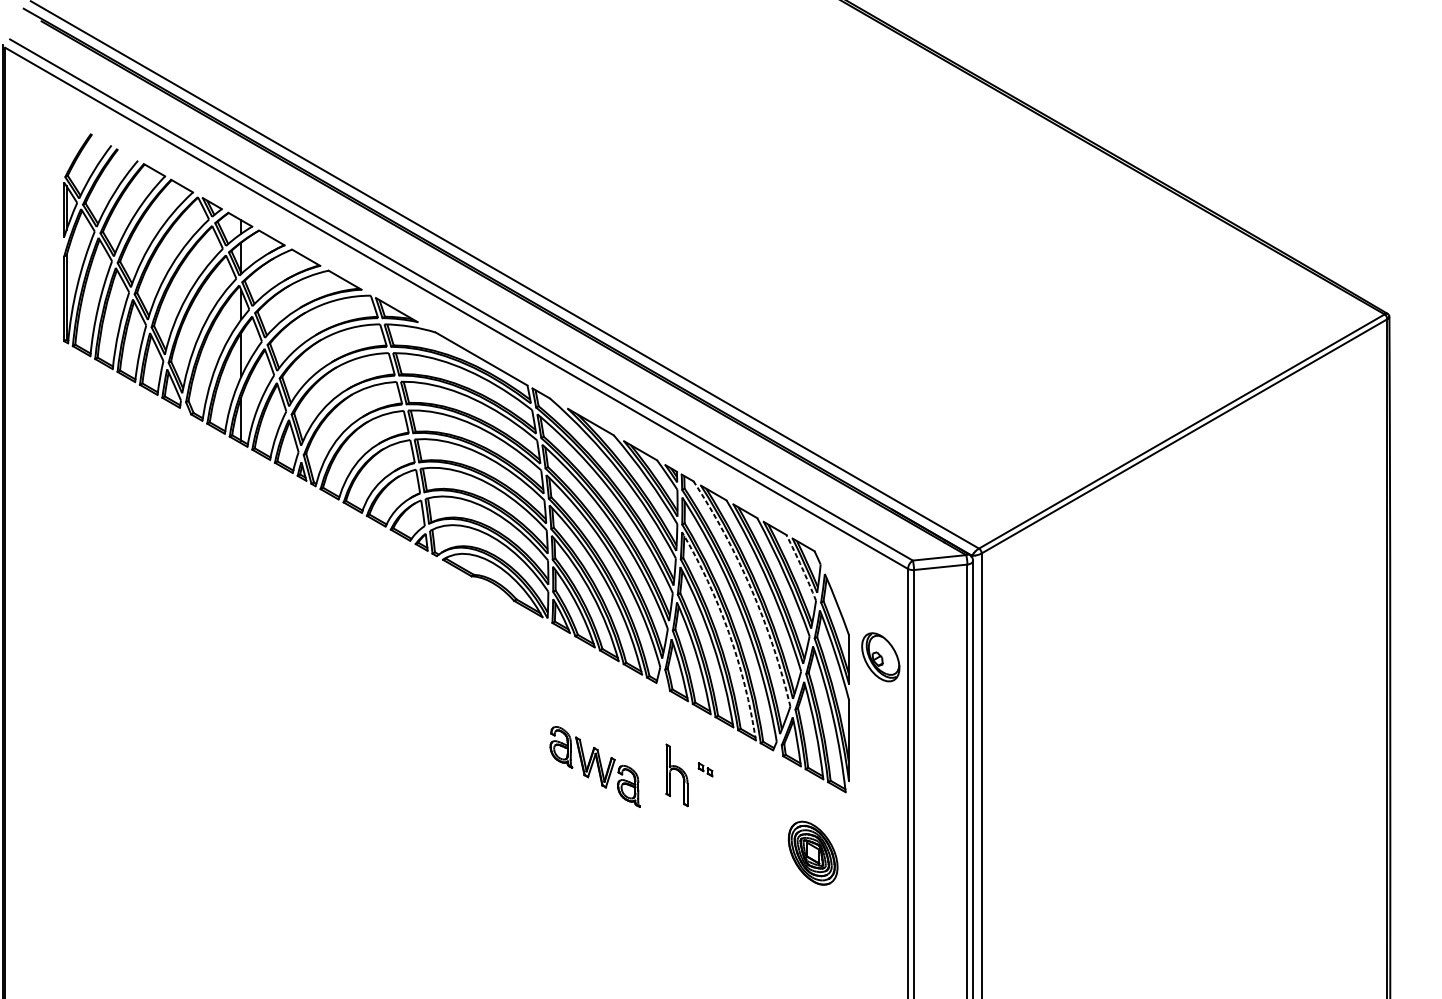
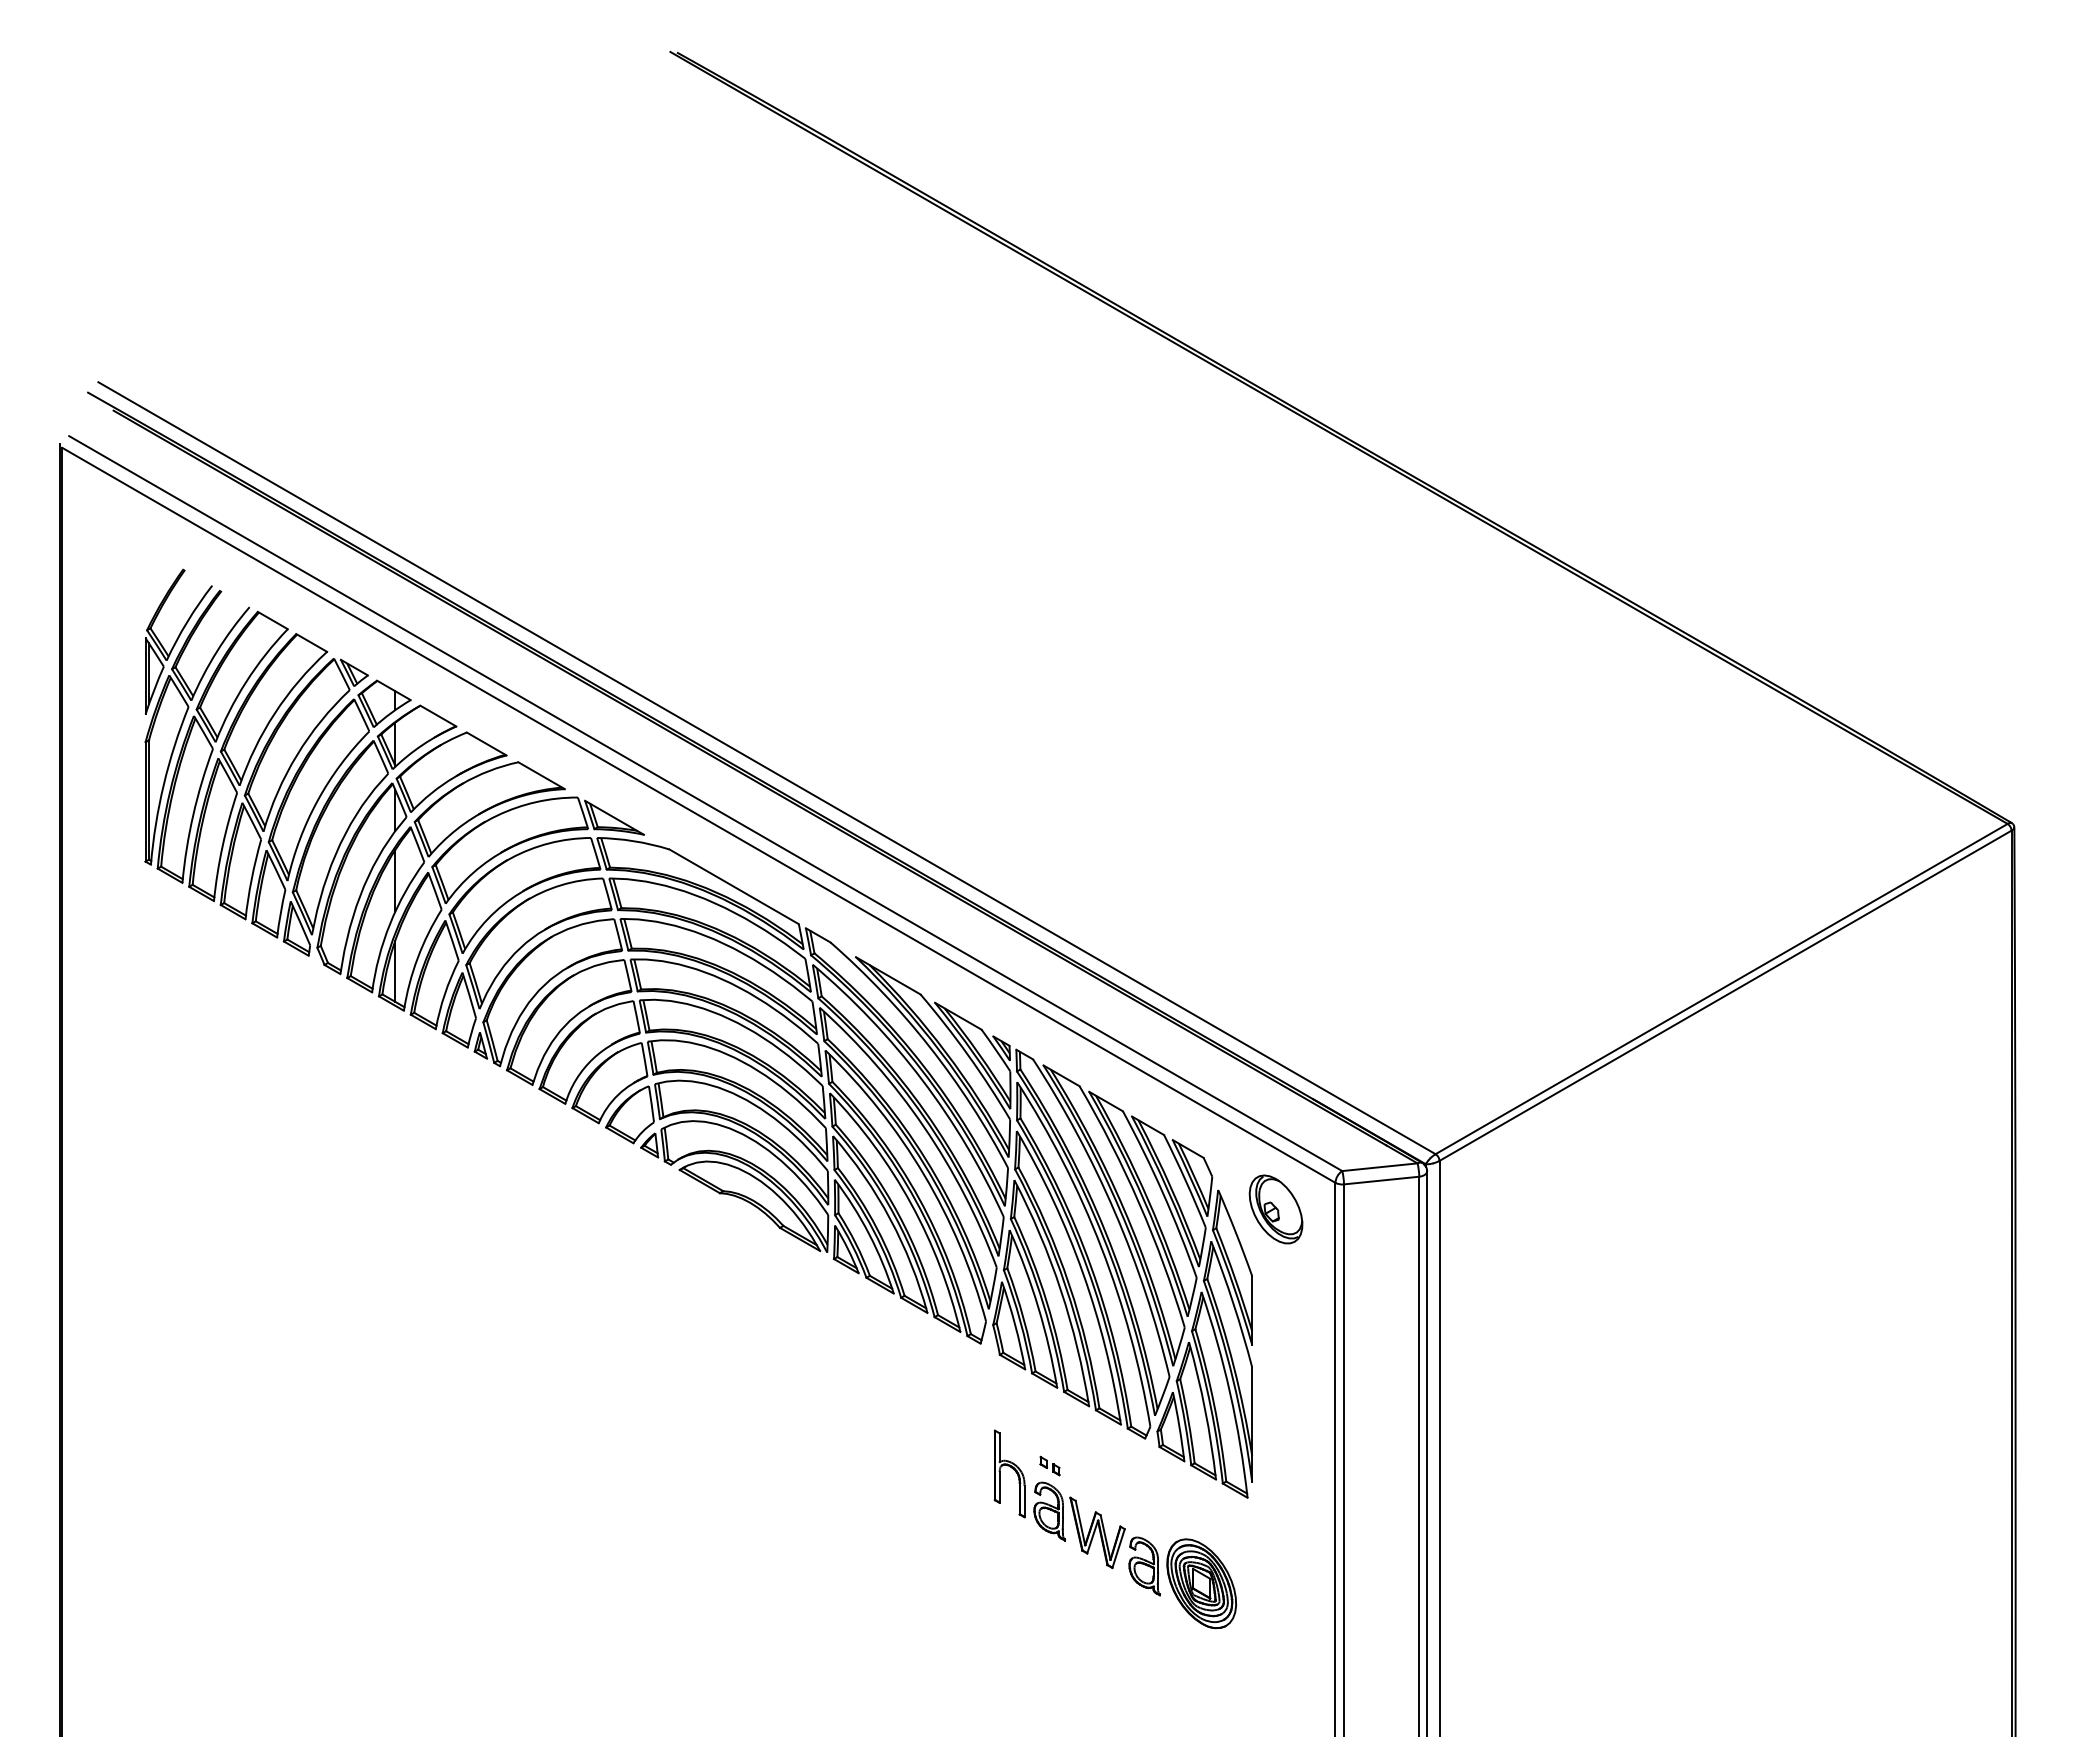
arc: (801, 567) -> (1185, 1180), dashed -> solid
arc: (751, 589) -> (1114, 1212), dashed -> solid
arc: (728, 632) -> (1082, 1272), dashed -> solid
part: (880, 657) -> (1275, 1209), moved
part: (594, 766) -> (1096, 1538), moved

